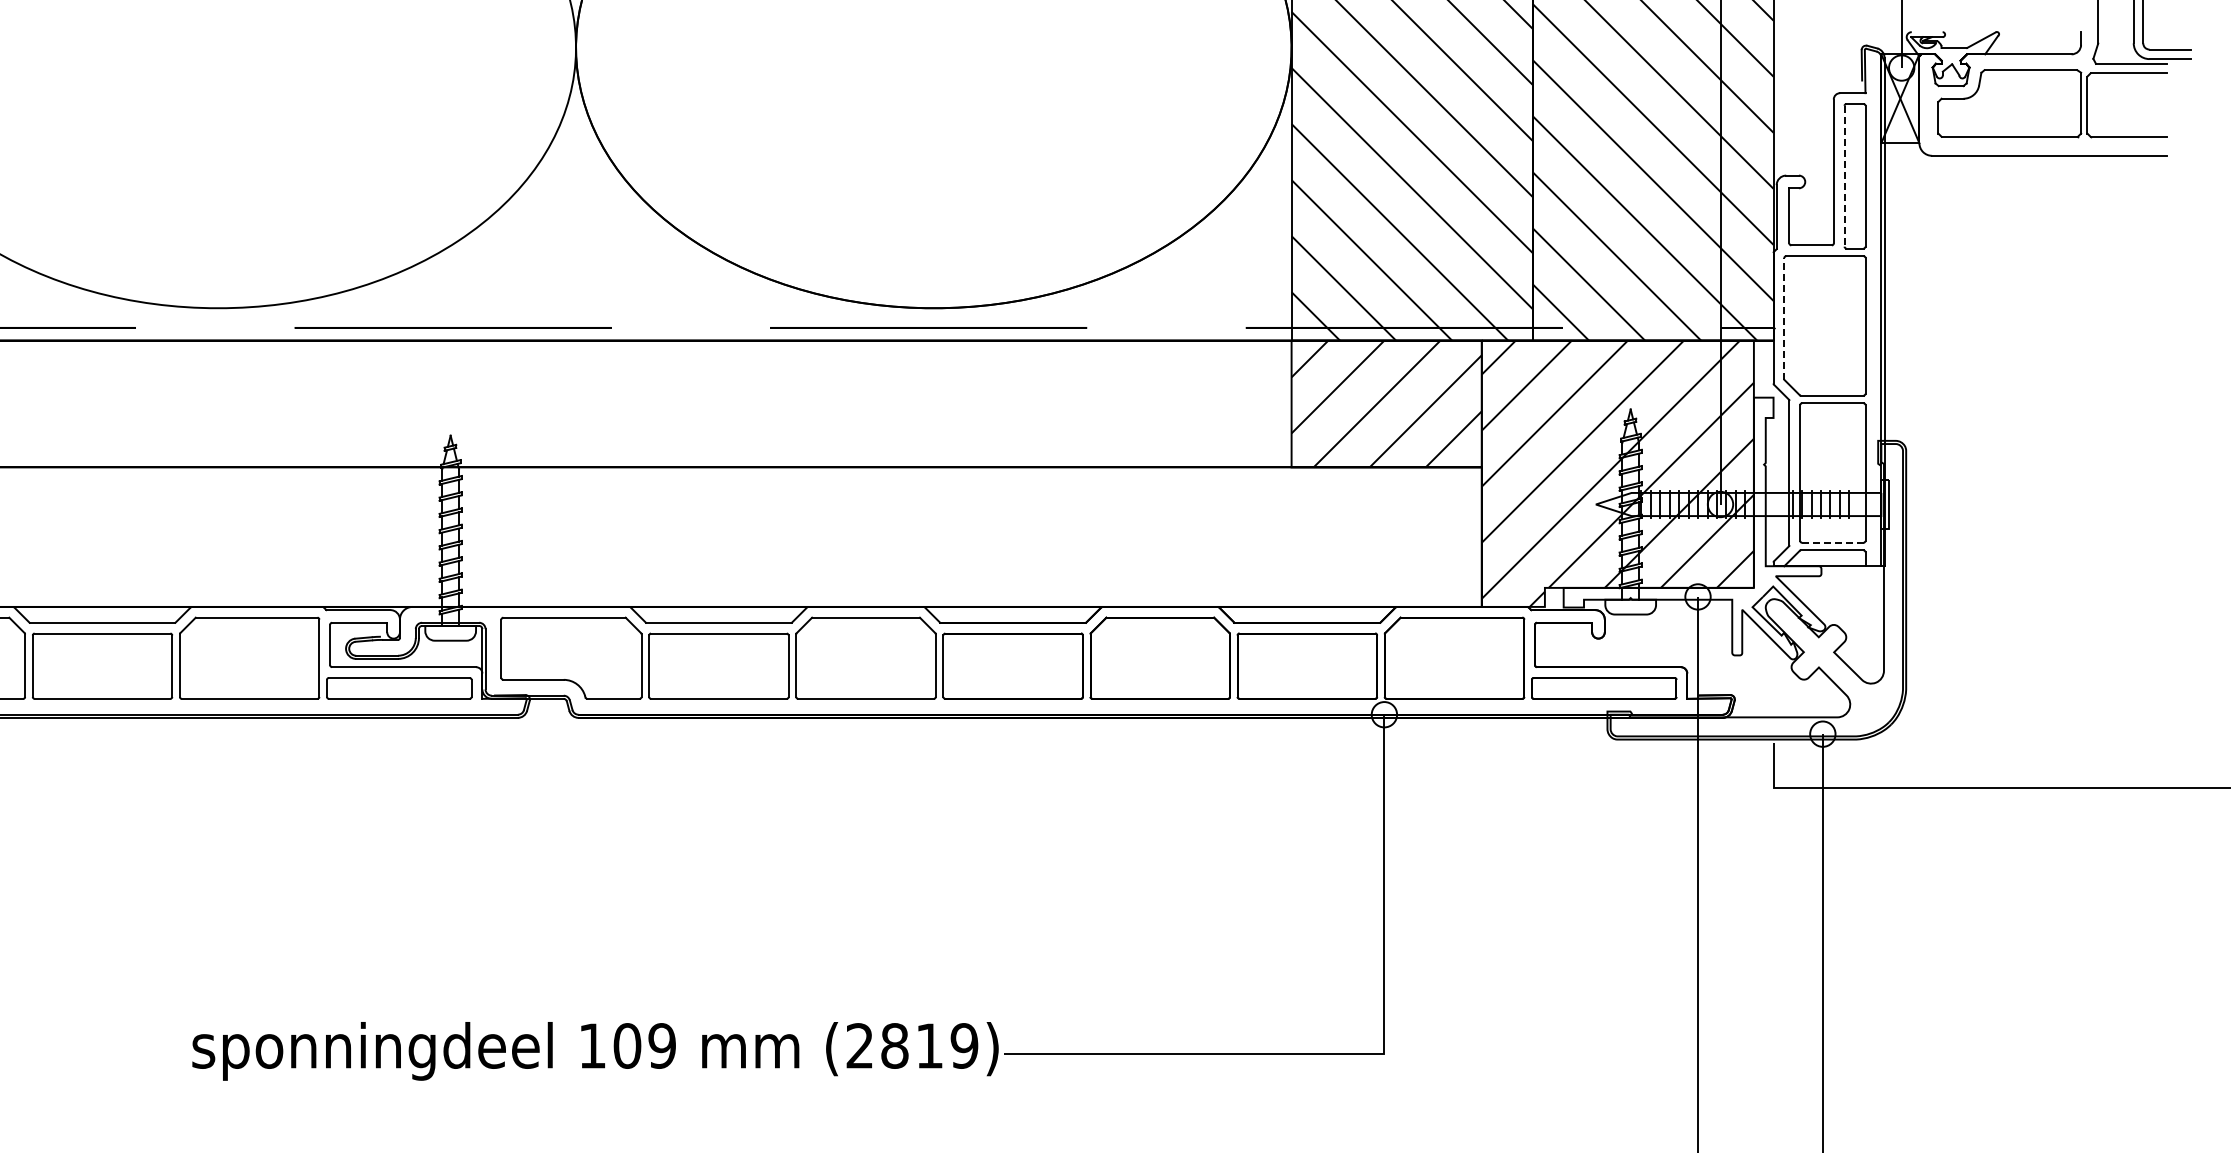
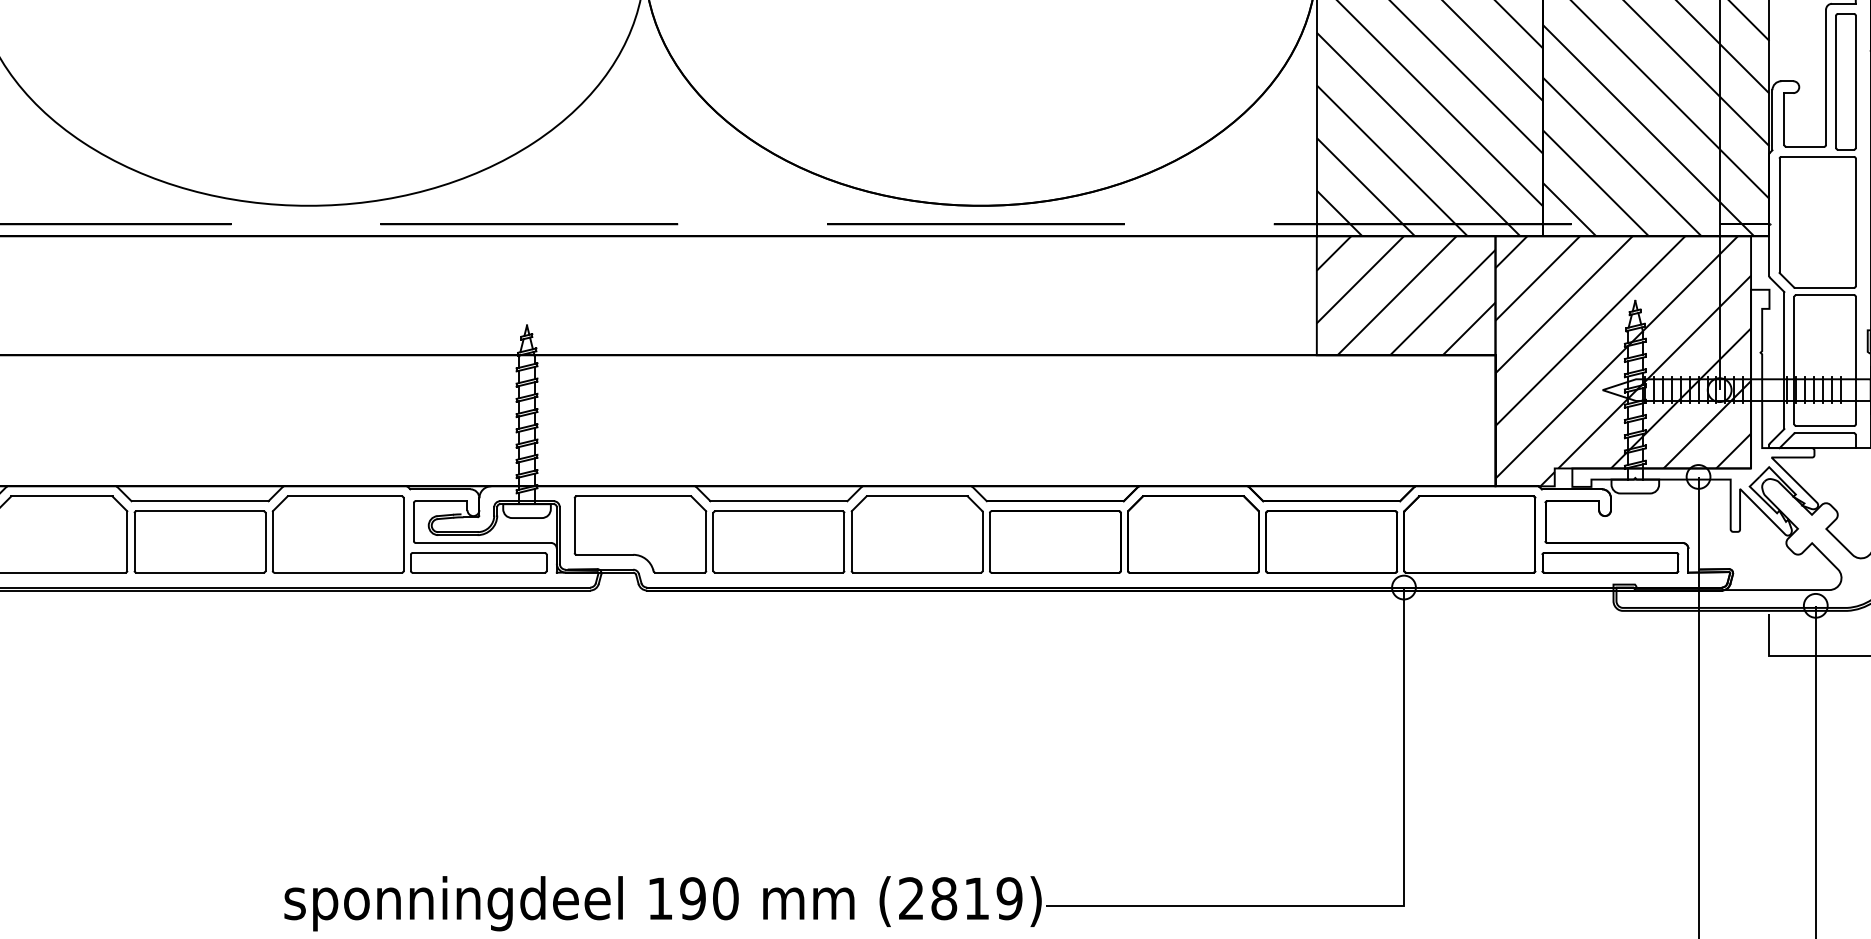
line: (1844, 176) -> (1836, 82), dashed -> solid
line: (1784, 318) -> (1779, 215), dashed -> solid
line: (1832, 542) -> (1824, 425), dashed -> solid
text: (644, 1045) -> (709, 898), 109 -> 190

